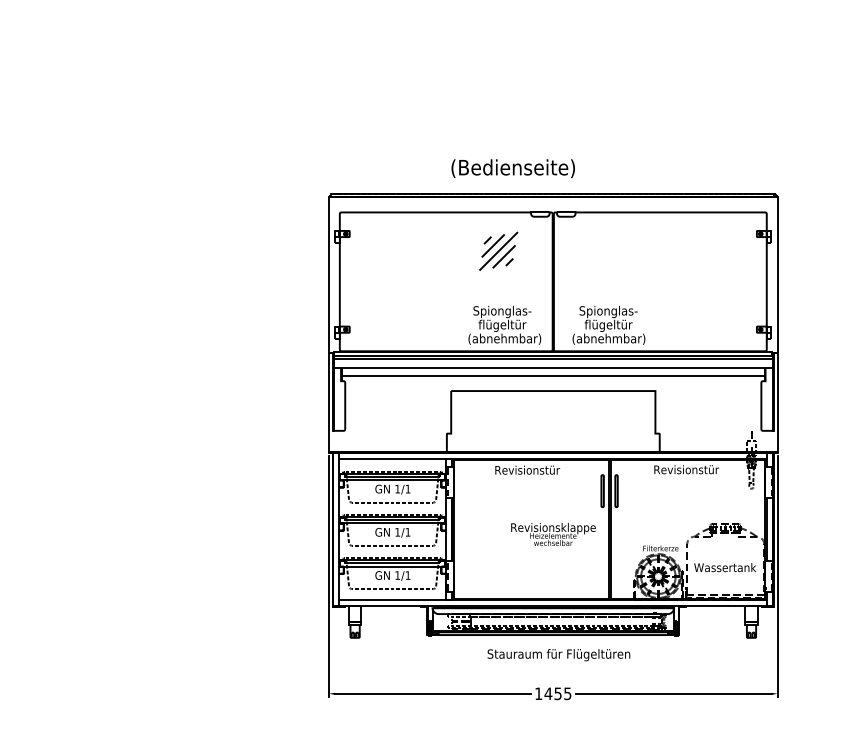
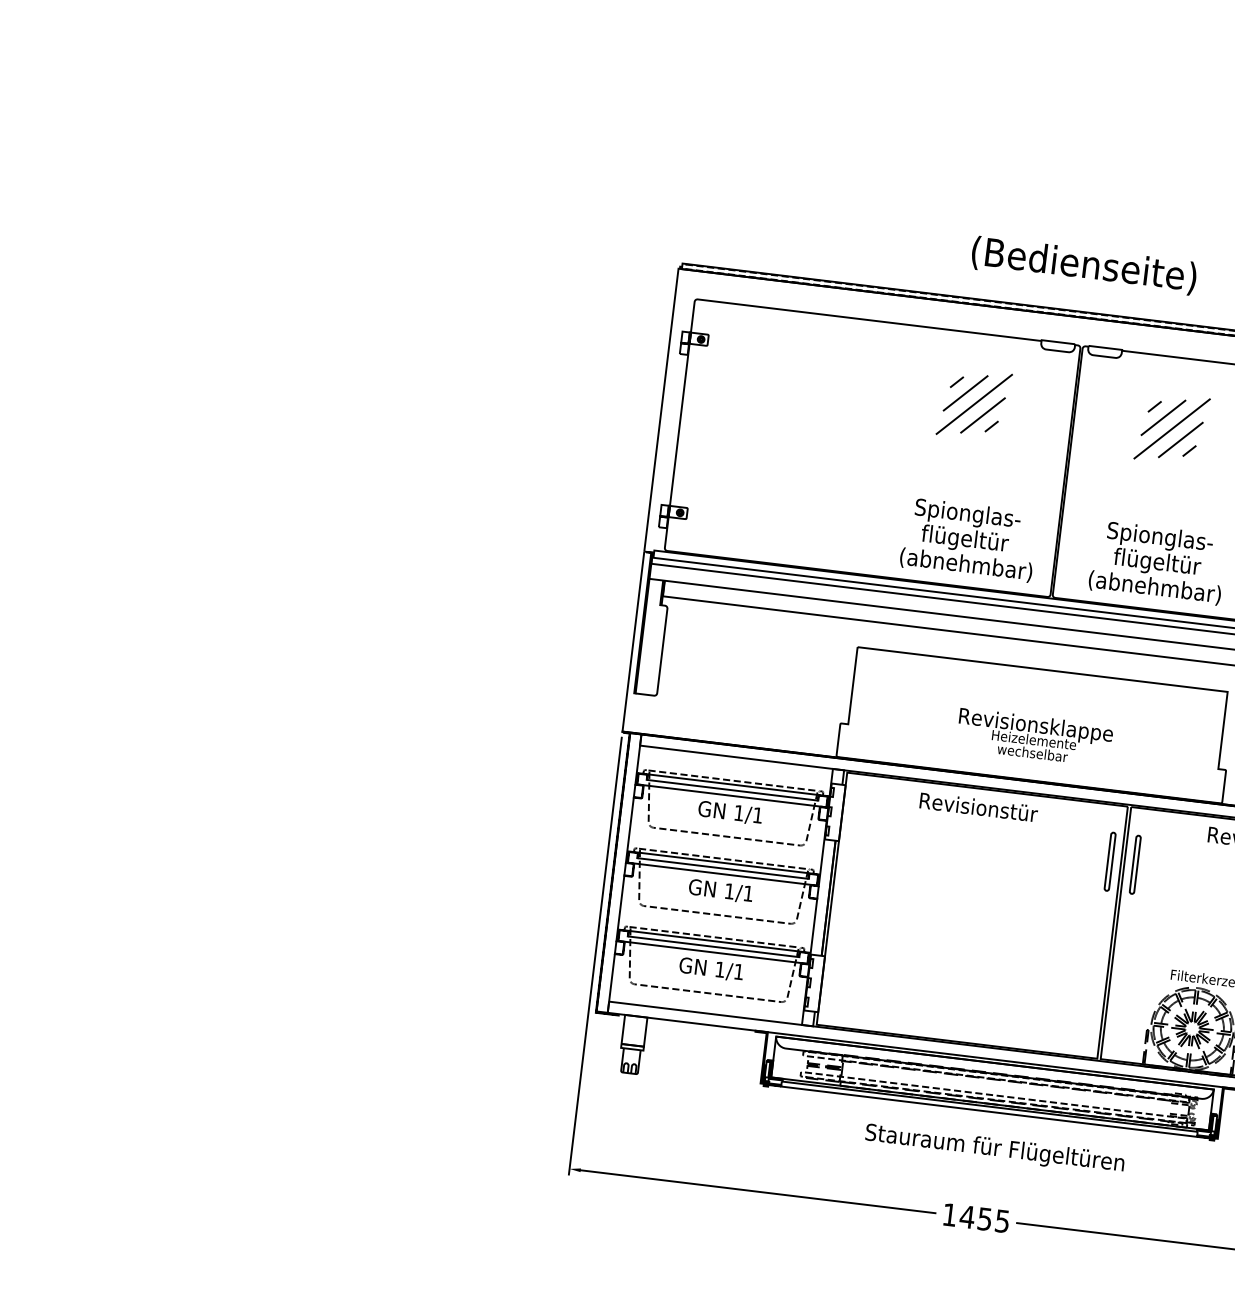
text: (512, 168) -> (1082, 265), moved
part: (607, 251) -> (1171, 428), added
text: (553, 534) -> (1034, 737), moved

